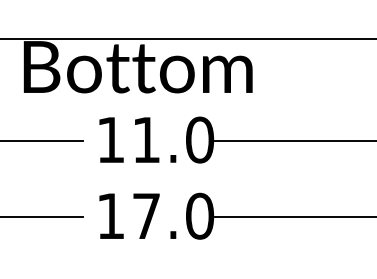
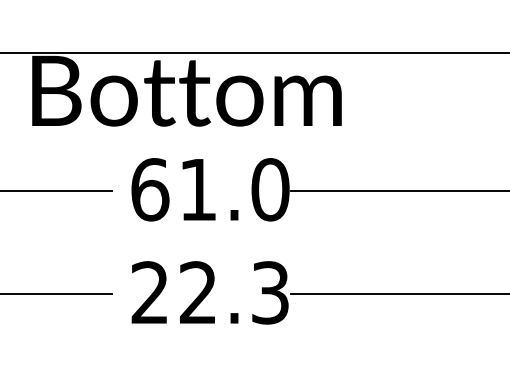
text: (111, 139) -> (150, 189), 11.0 -> 61.0
text: (155, 215) -> (210, 291), 17.0 -> 22.3

